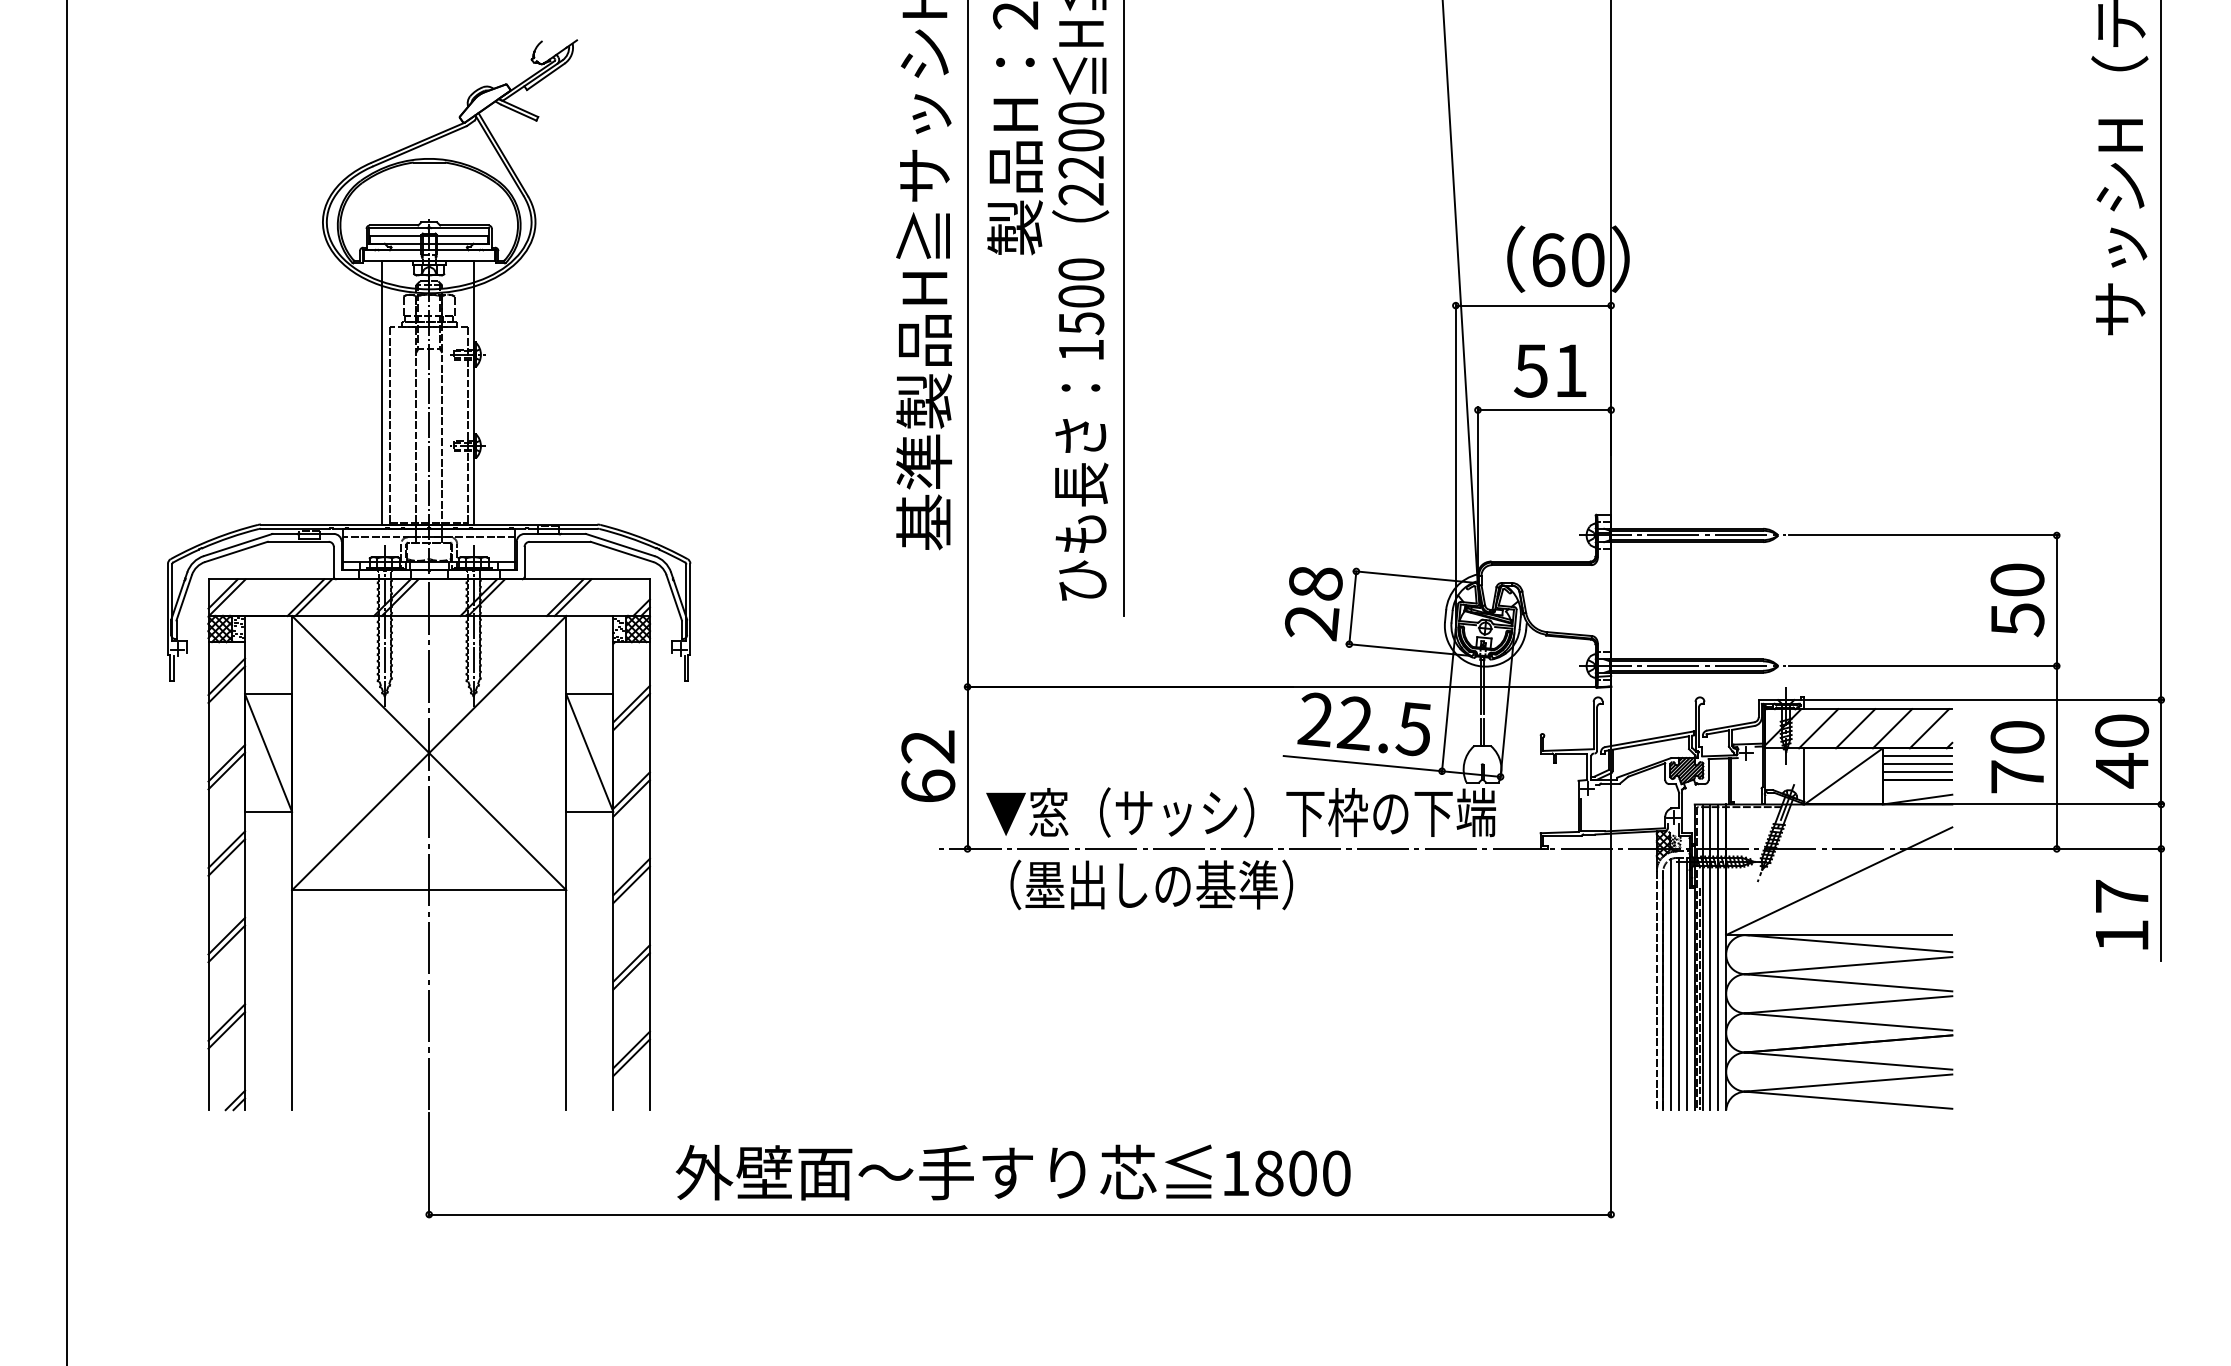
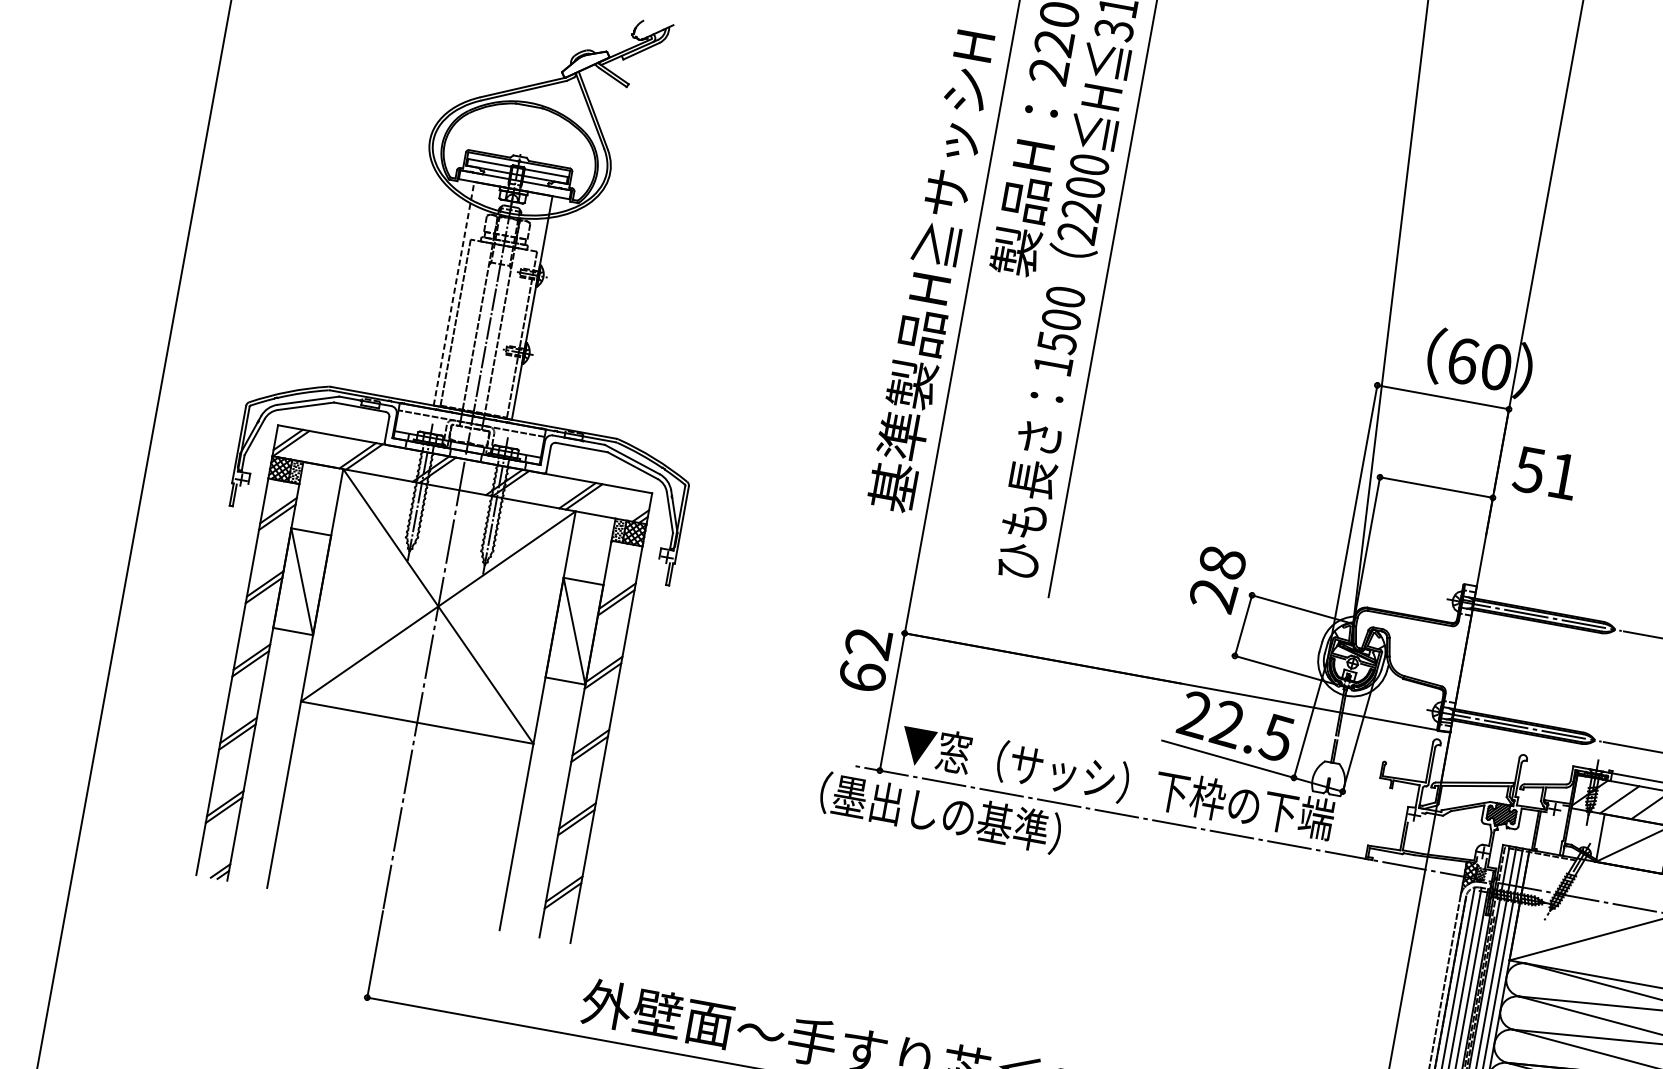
text: (1550, 370) -> (1545, 472), moved
line: (382, 392) -> (454, 293), solid -> dashed
text: (1313, 604) -> (1217, 580), moved
text: (928, 765) -> (865, 659), moved
text: (1151, 884) -> (940, 812), moved

